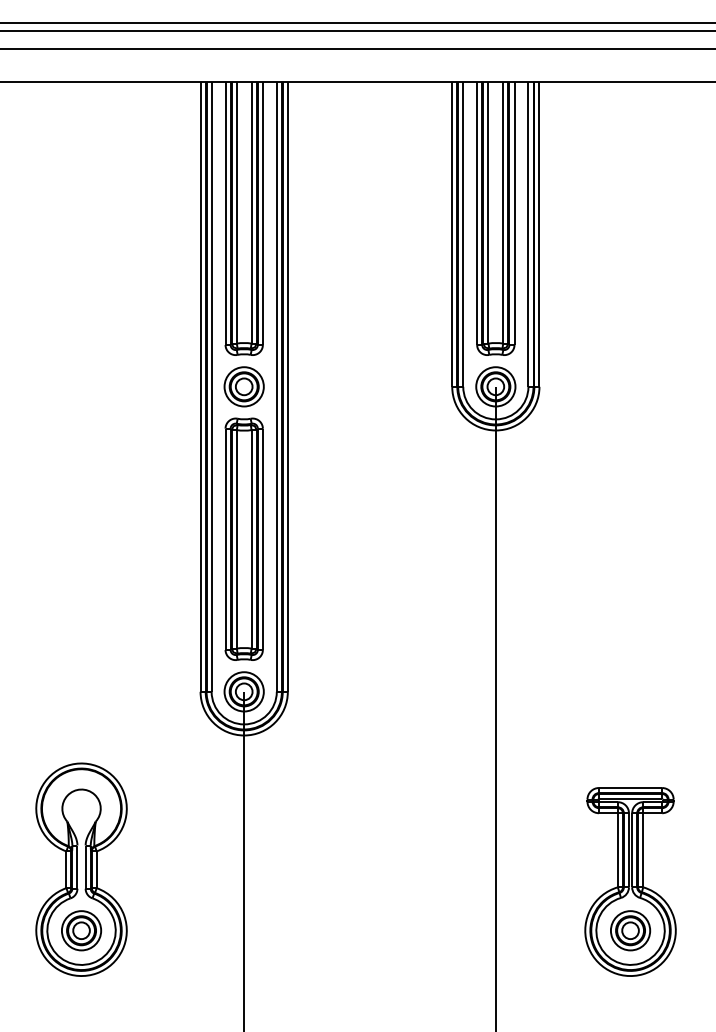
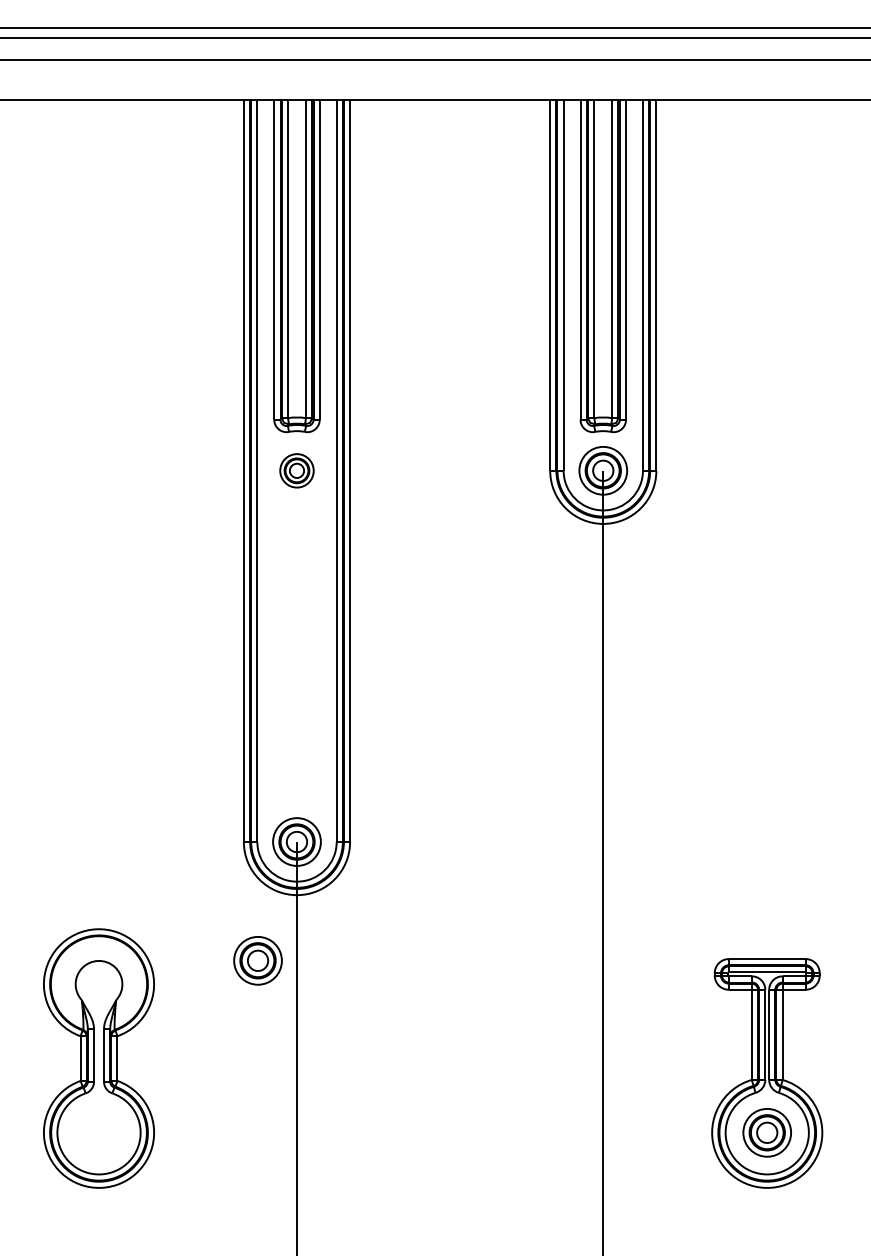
part: (243, 386) -> (296, 470), size x0.7
part: (243, 539) -> (296, 656), removed
part: (81, 930) -> (257, 960), moved

